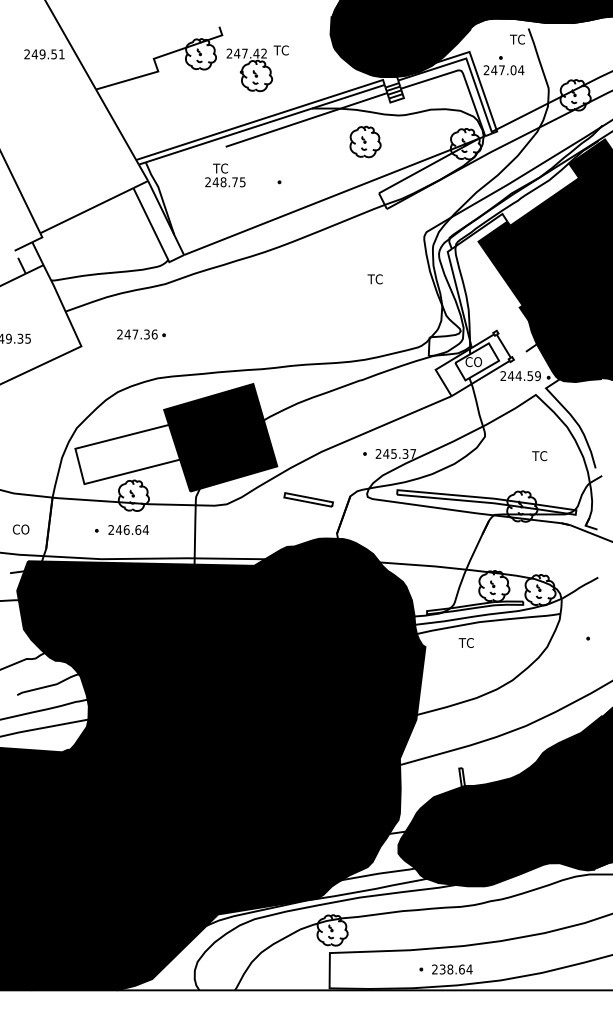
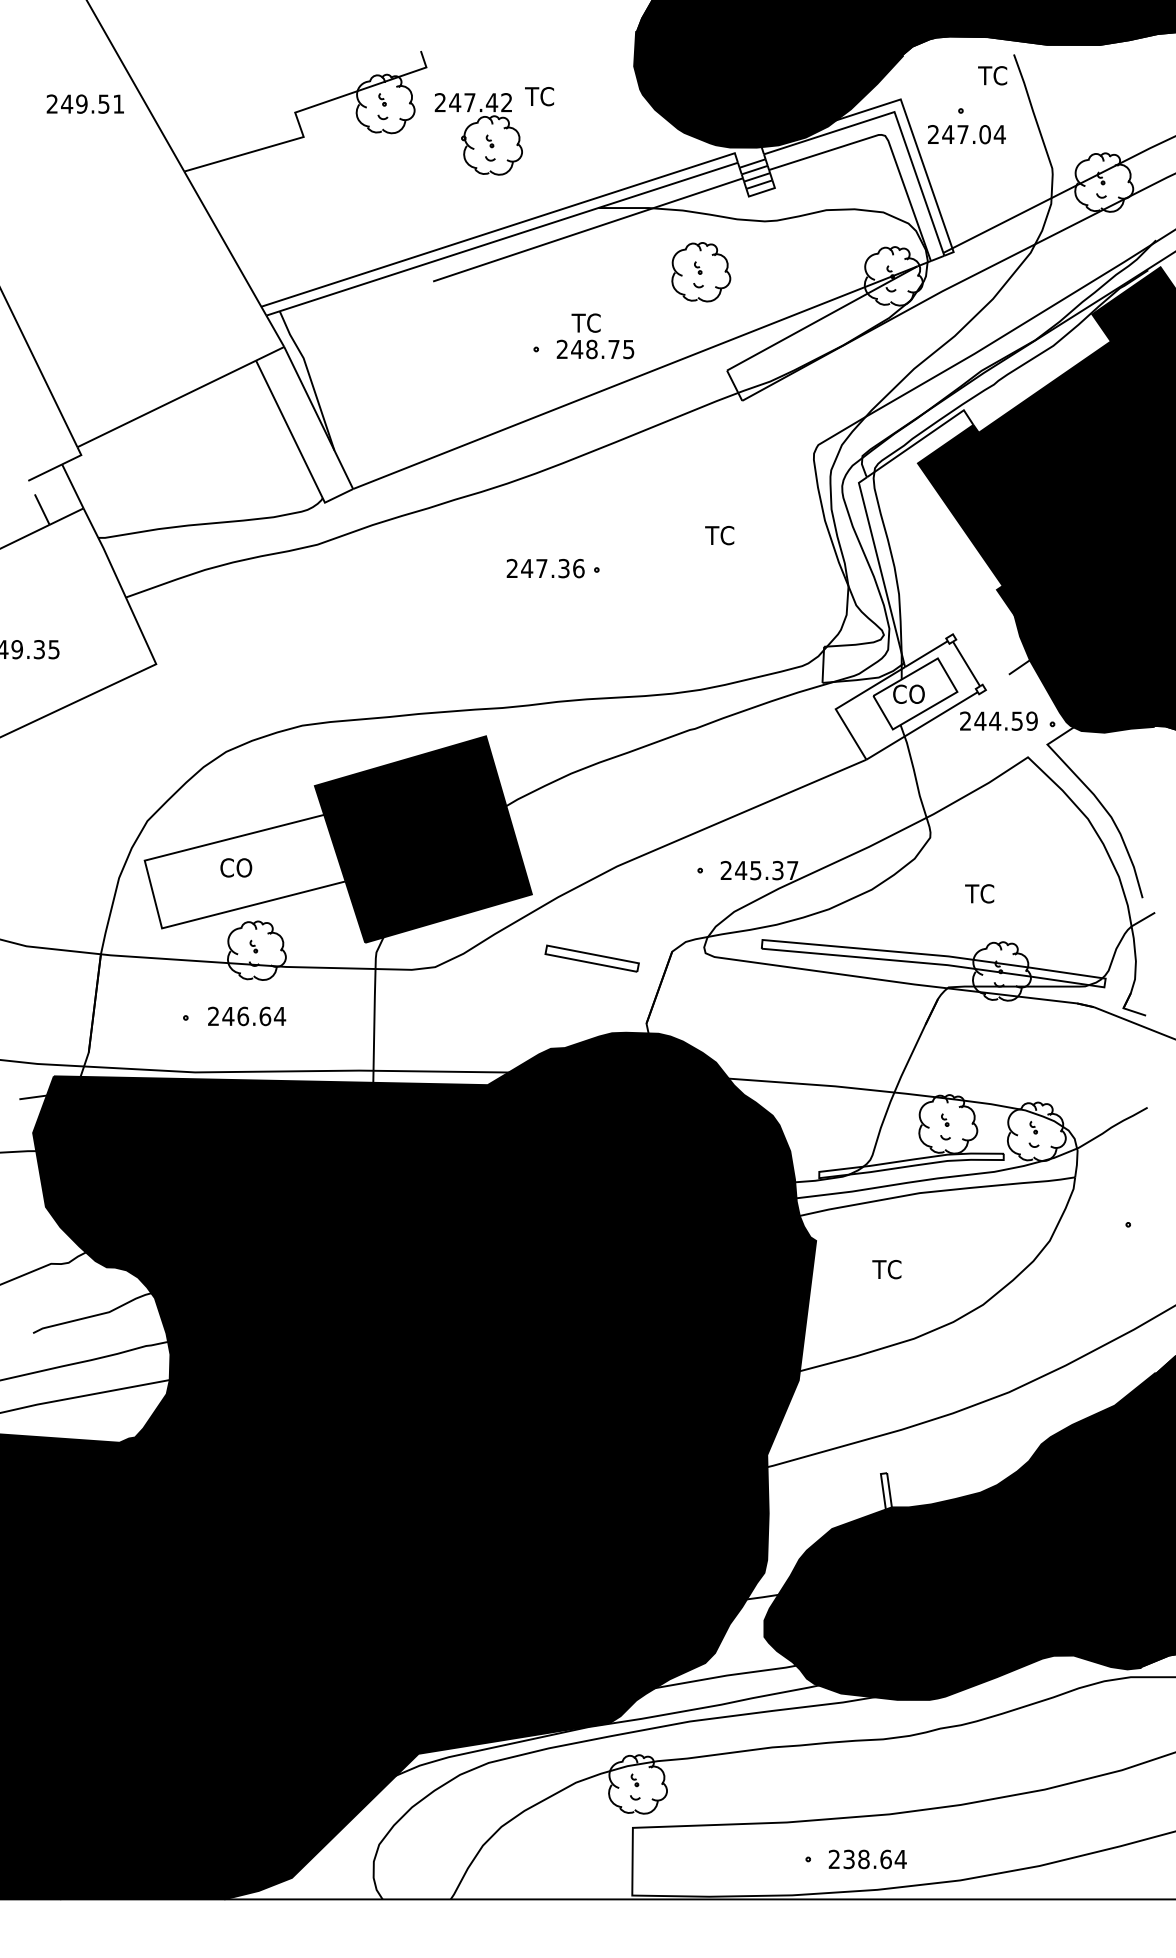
text: (225, 175) -> (595, 336), moved
part: (141, 334) -> (553, 568), moved
text: (539, 456) -> (979, 894), moved
text: (20, 529) -> (235, 867), moved
text: (465, 642) -> (885, 1268), moved

